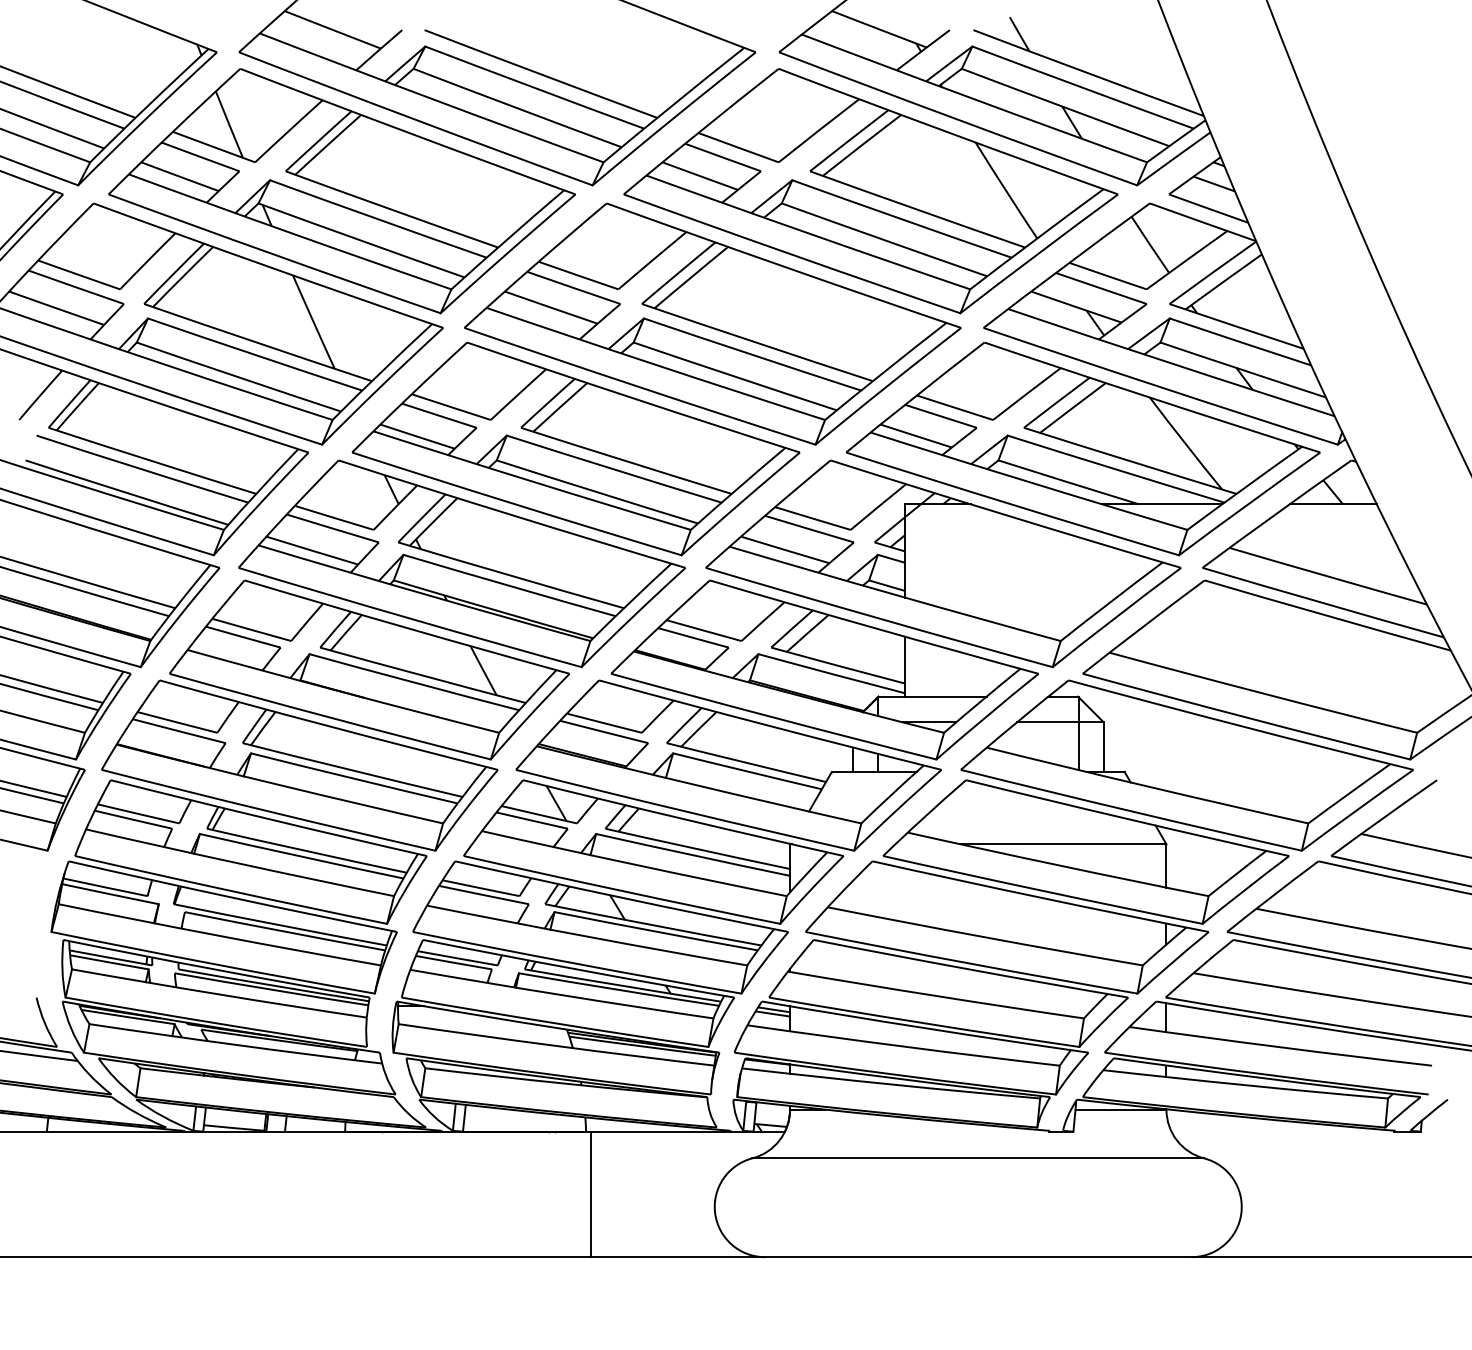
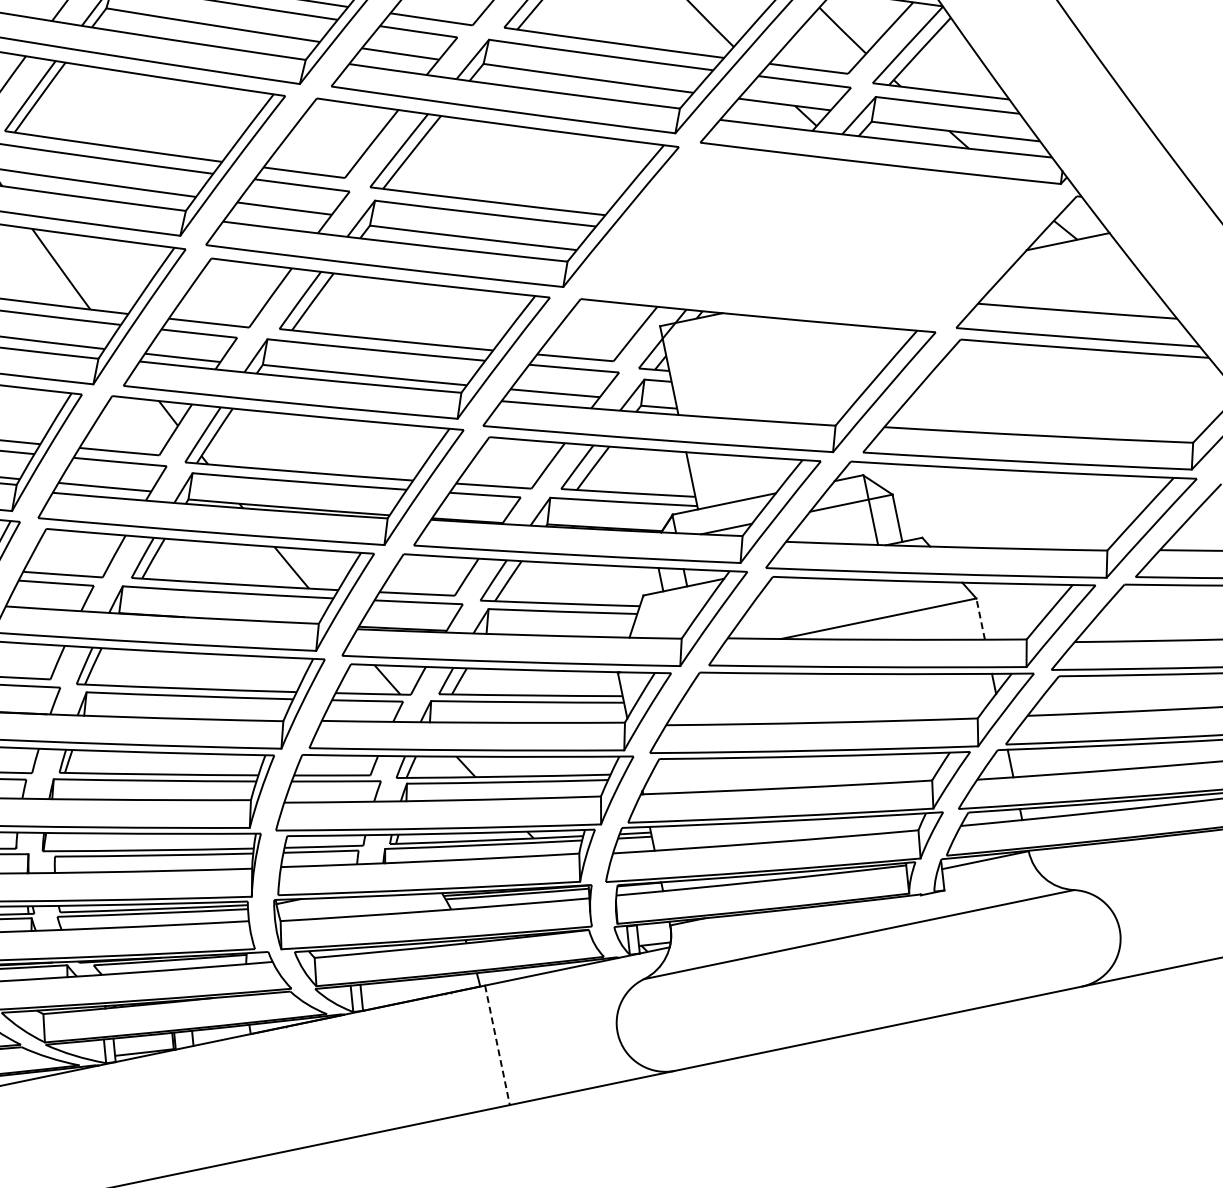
part: (1082, 448) -> (818, 238), removed
line: (1166, 866) -> (980, 619), solid -> dashed
line: (591, 1194) -> (497, 1045), solid -> dashed

